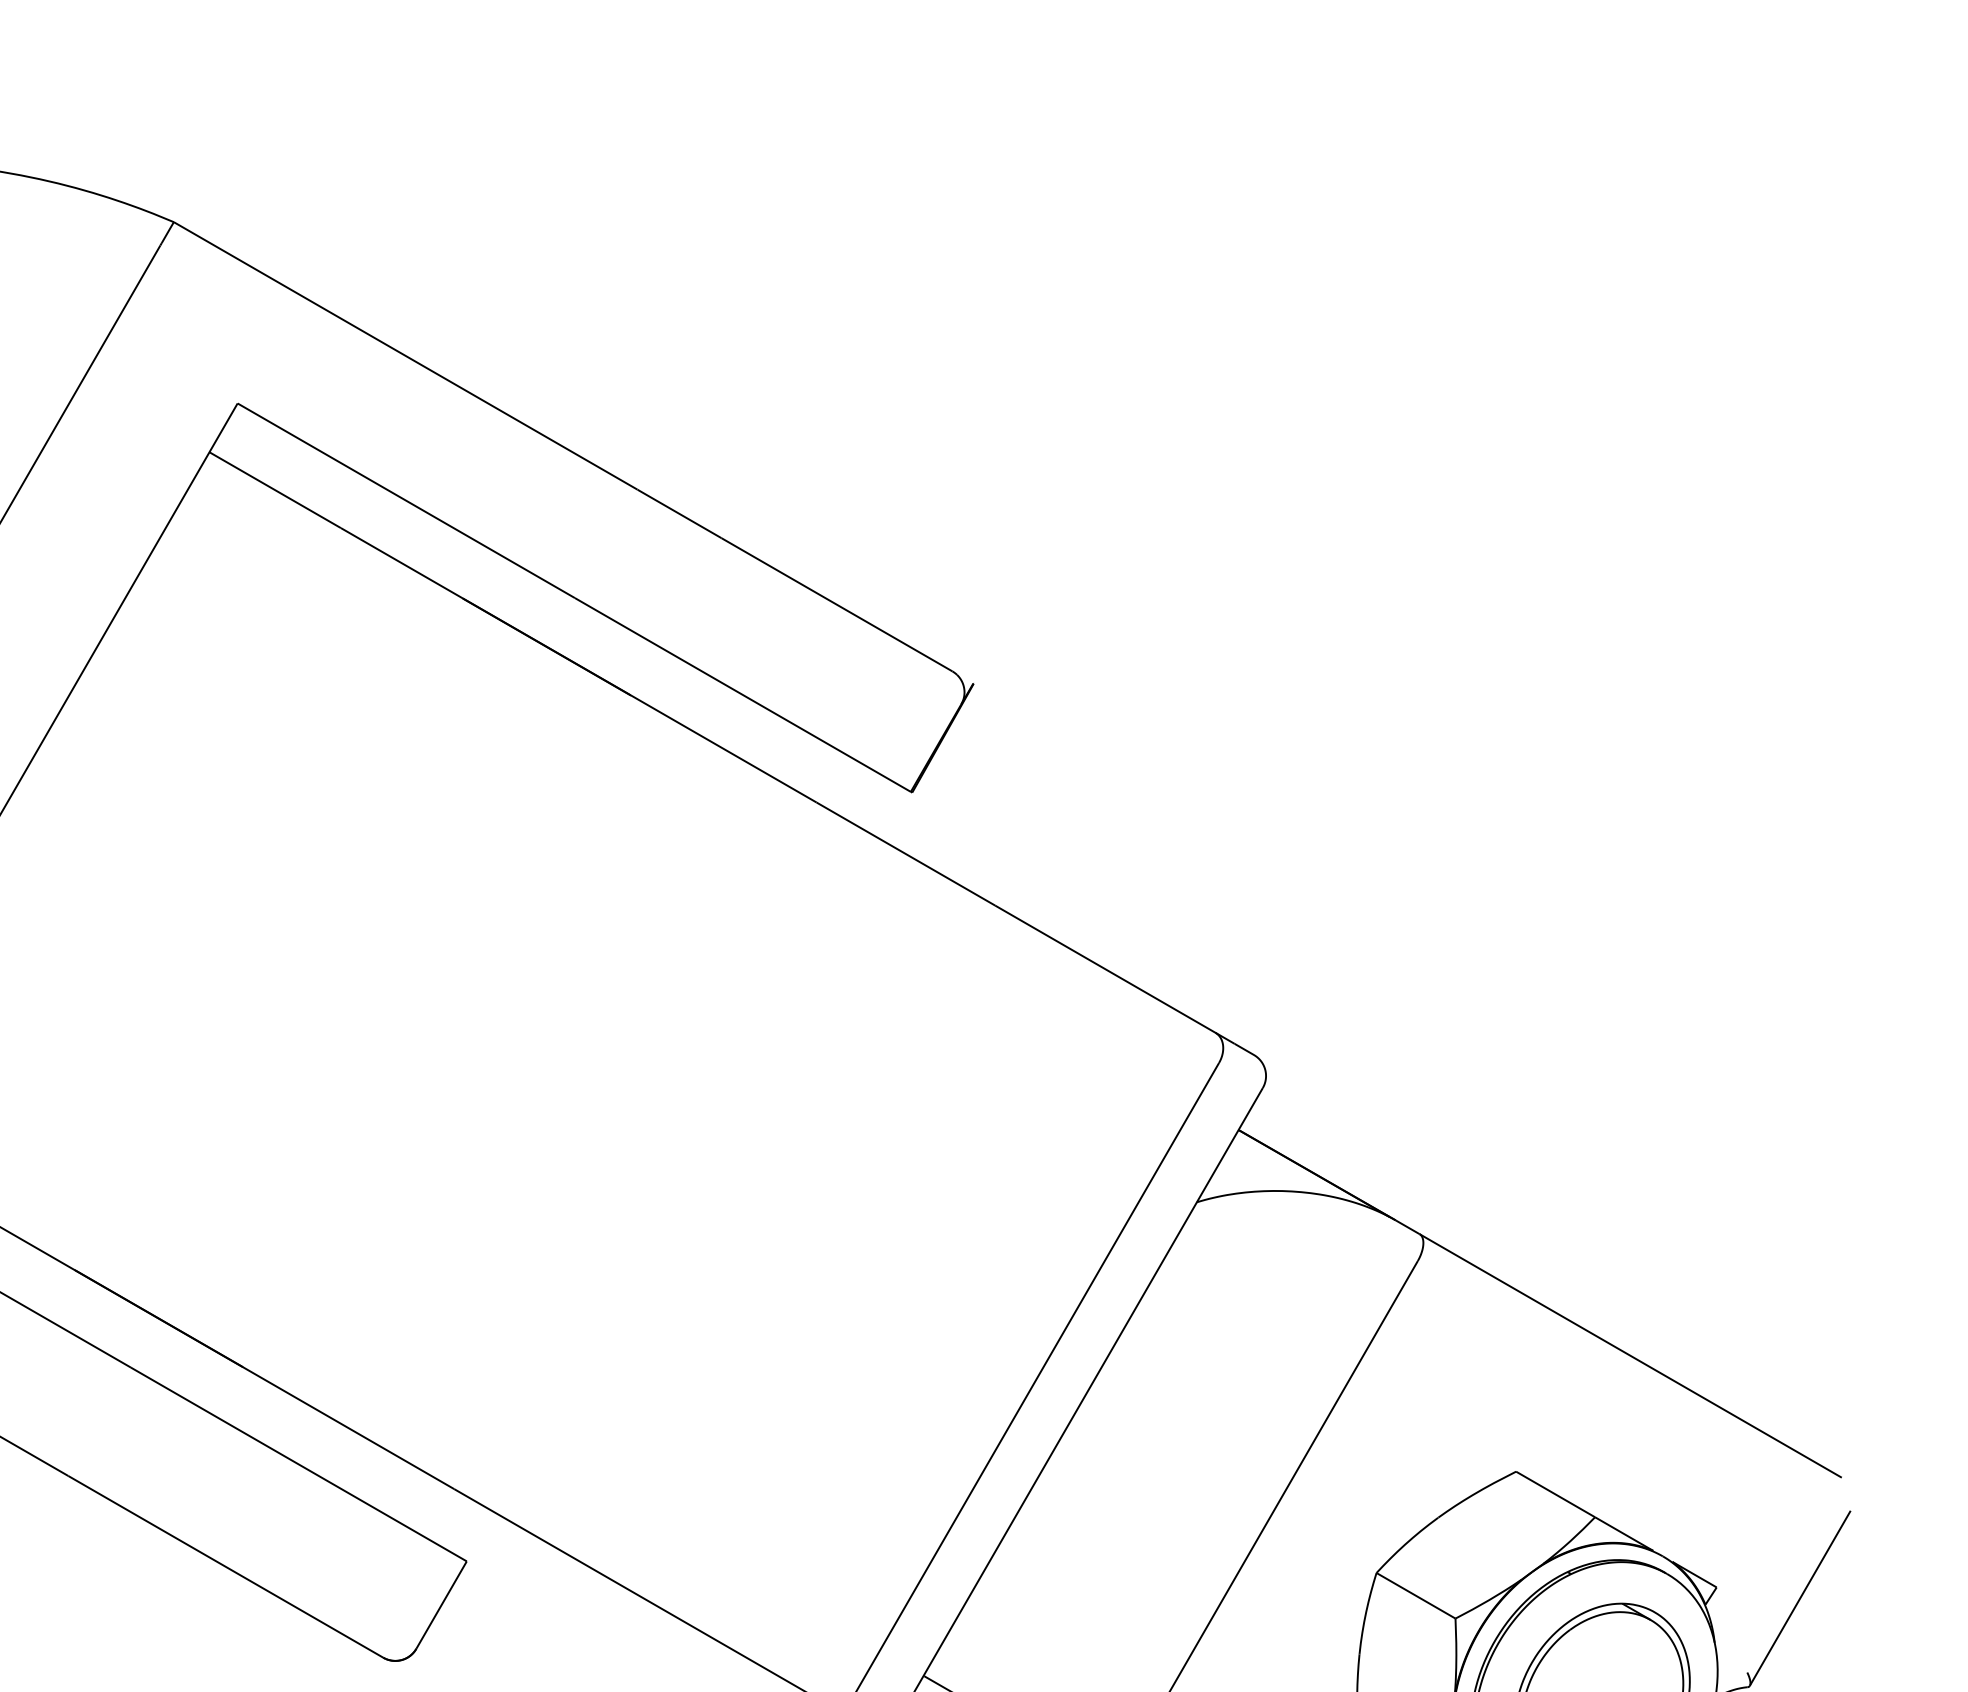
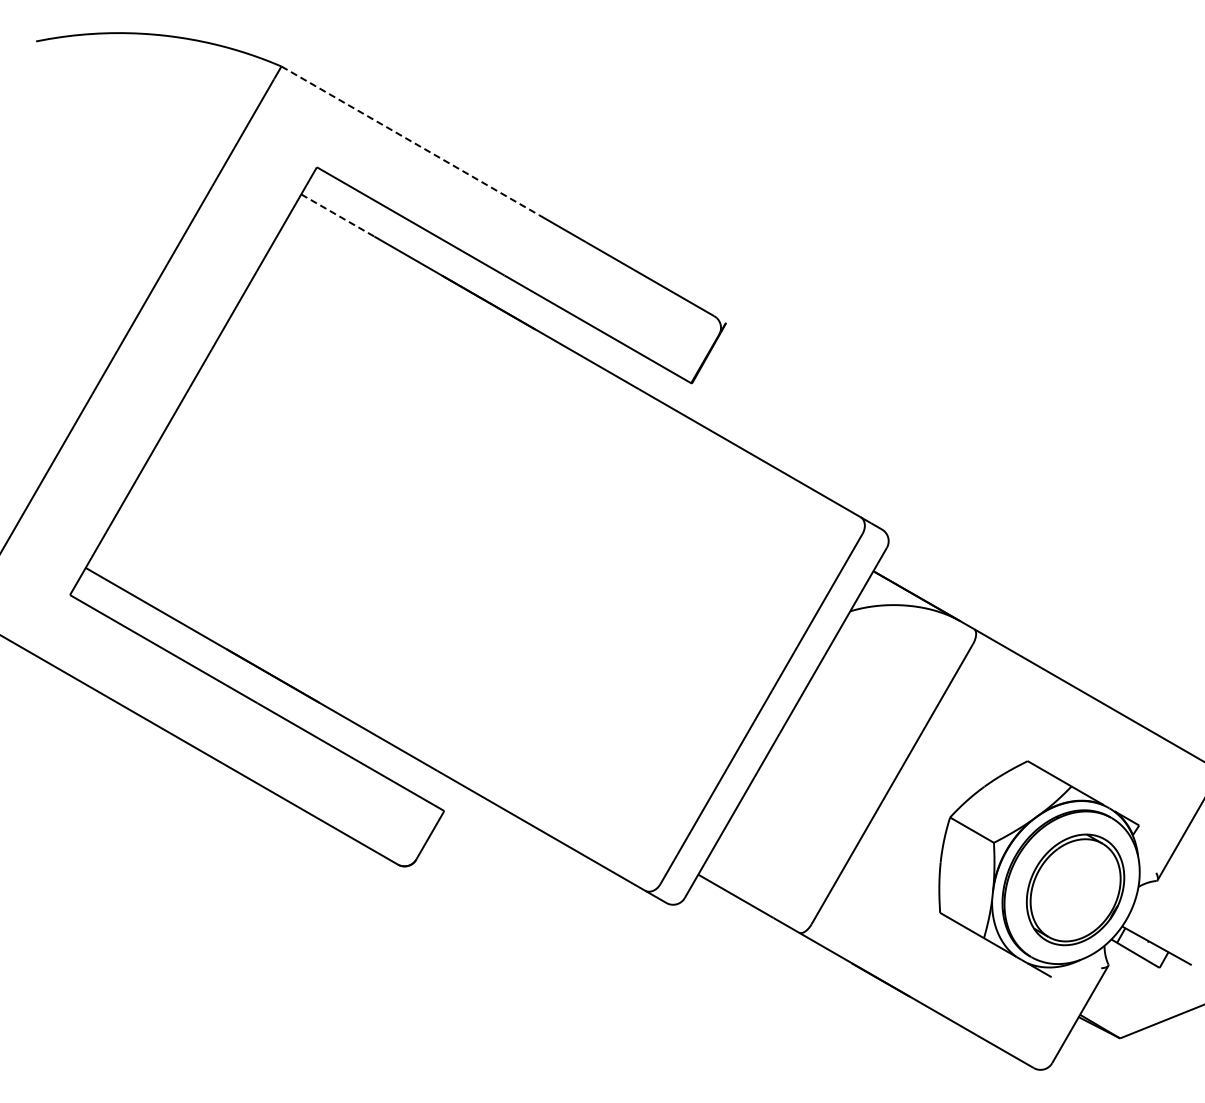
line: (405, 355) -> (410, 140), solid -> dashed
line: (276, 490) -> (338, 215), solid -> dashed

